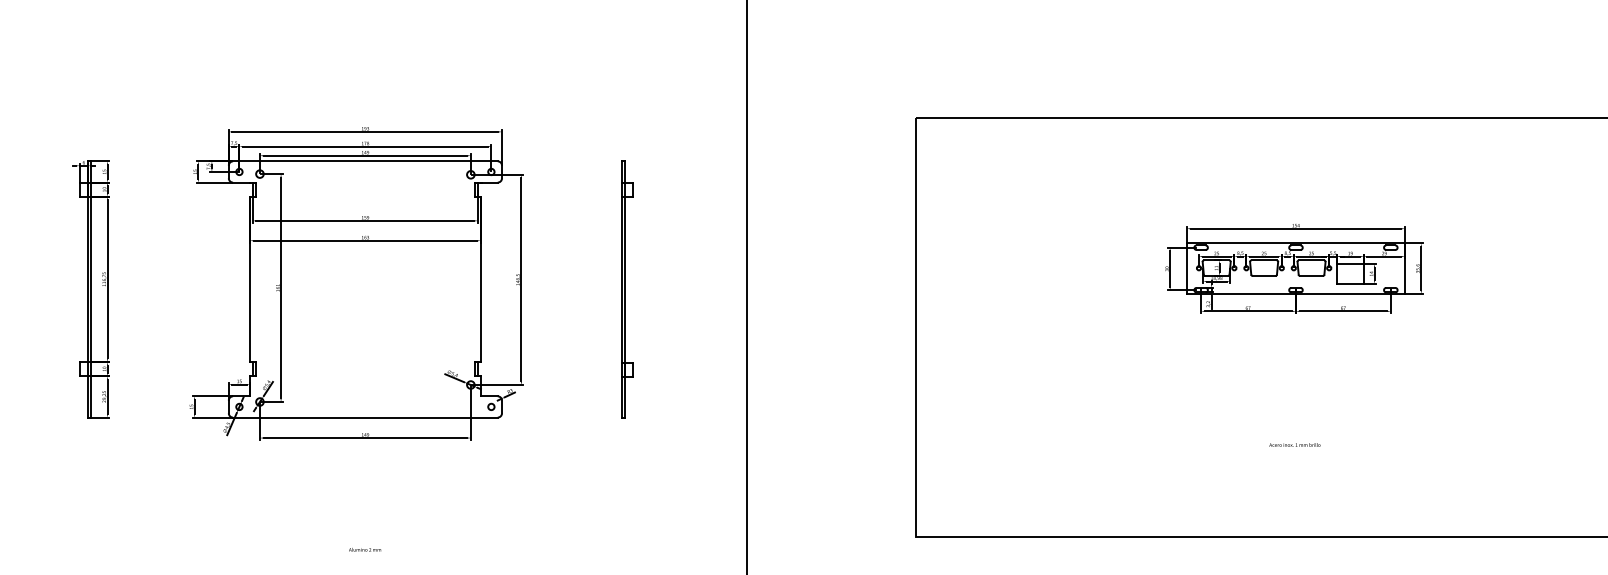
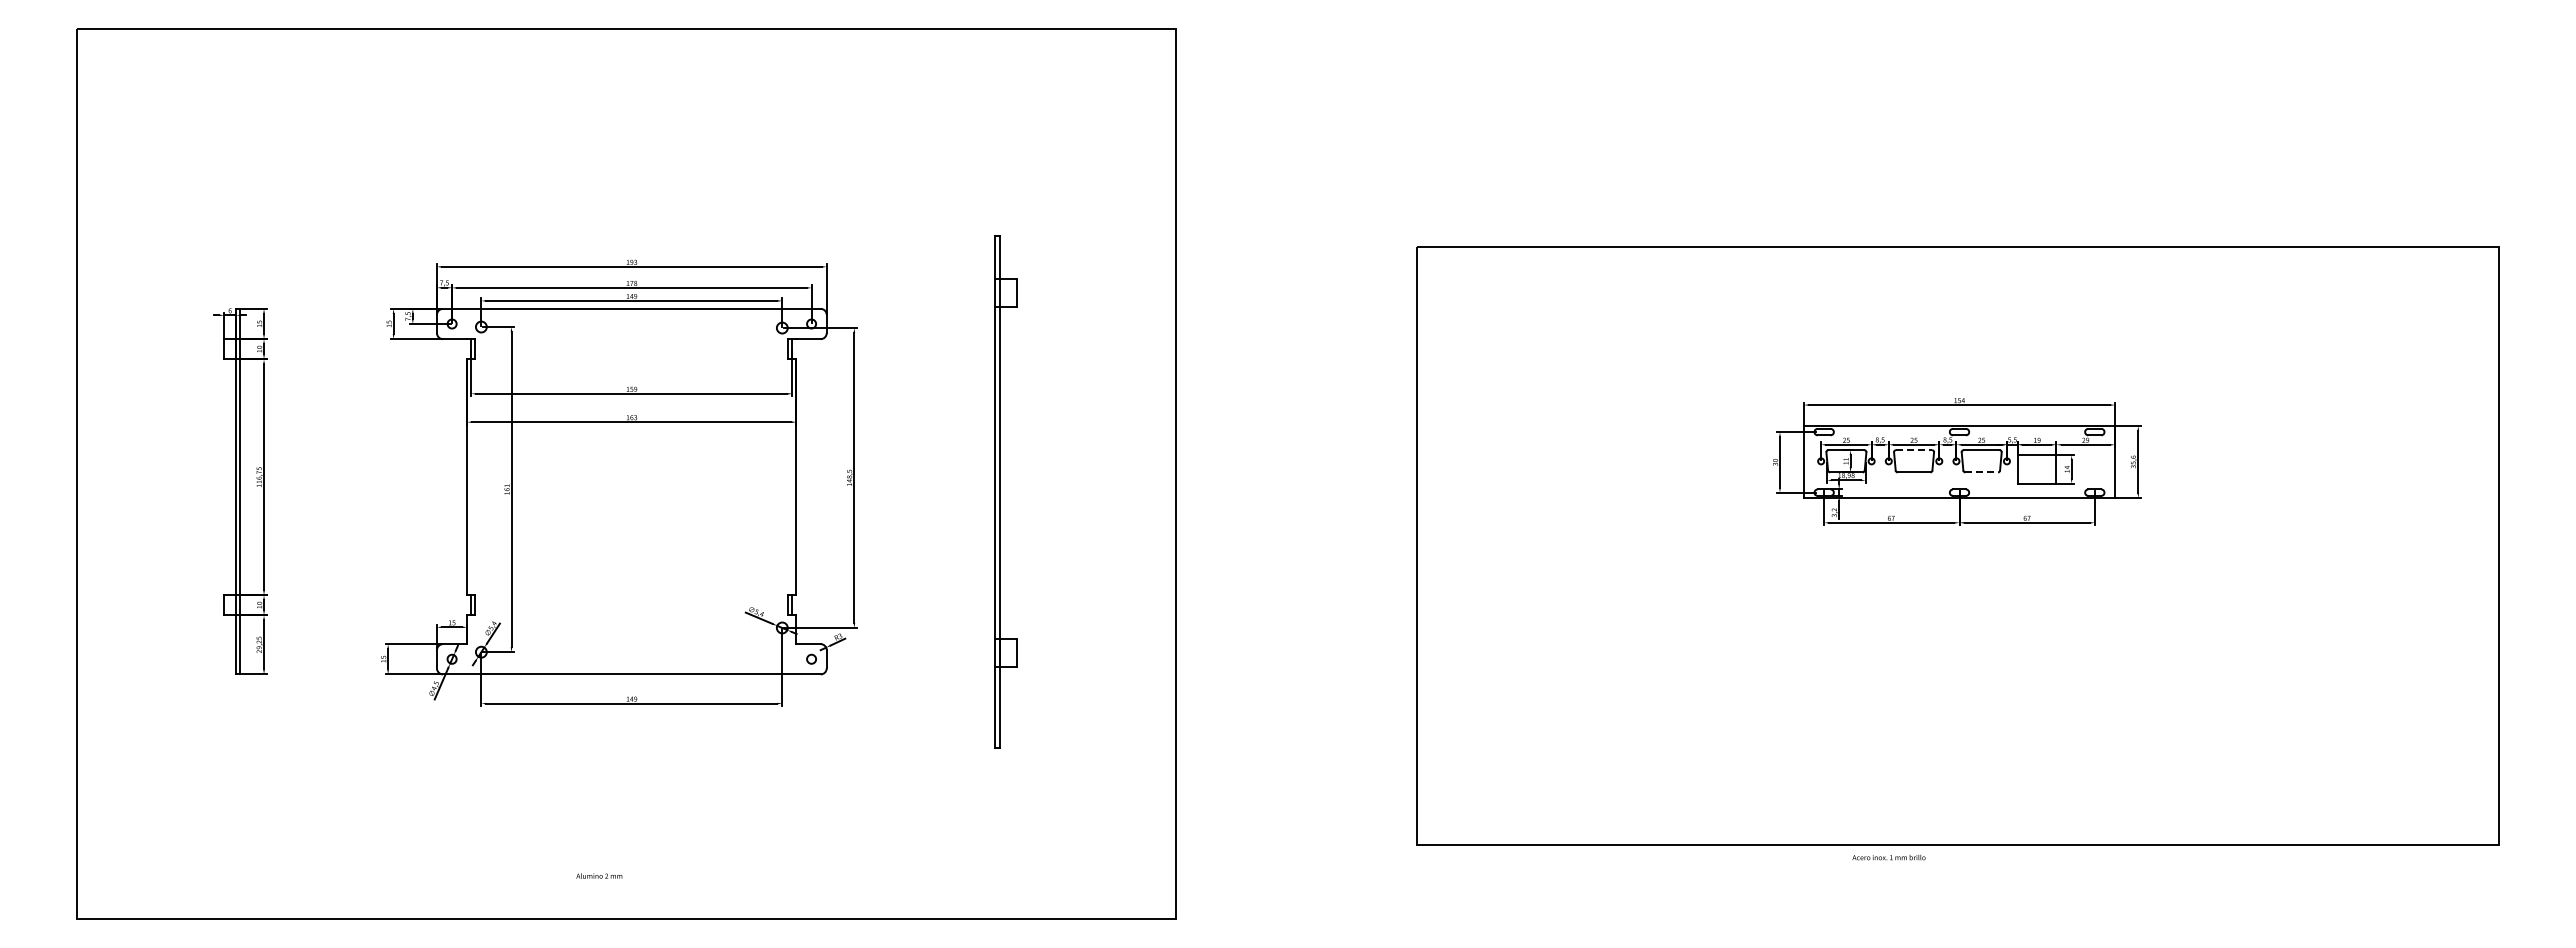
line: (1264, 260) -> (1914, 450), solid -> dashed
line: (1312, 276) -> (1982, 472), solid -> dashed
part: (627, 289) -> (1005, 491), size x1.4
text: (1294, 444) -> (1888, 857), moved
text: (365, 549) -> (599, 875), moved

